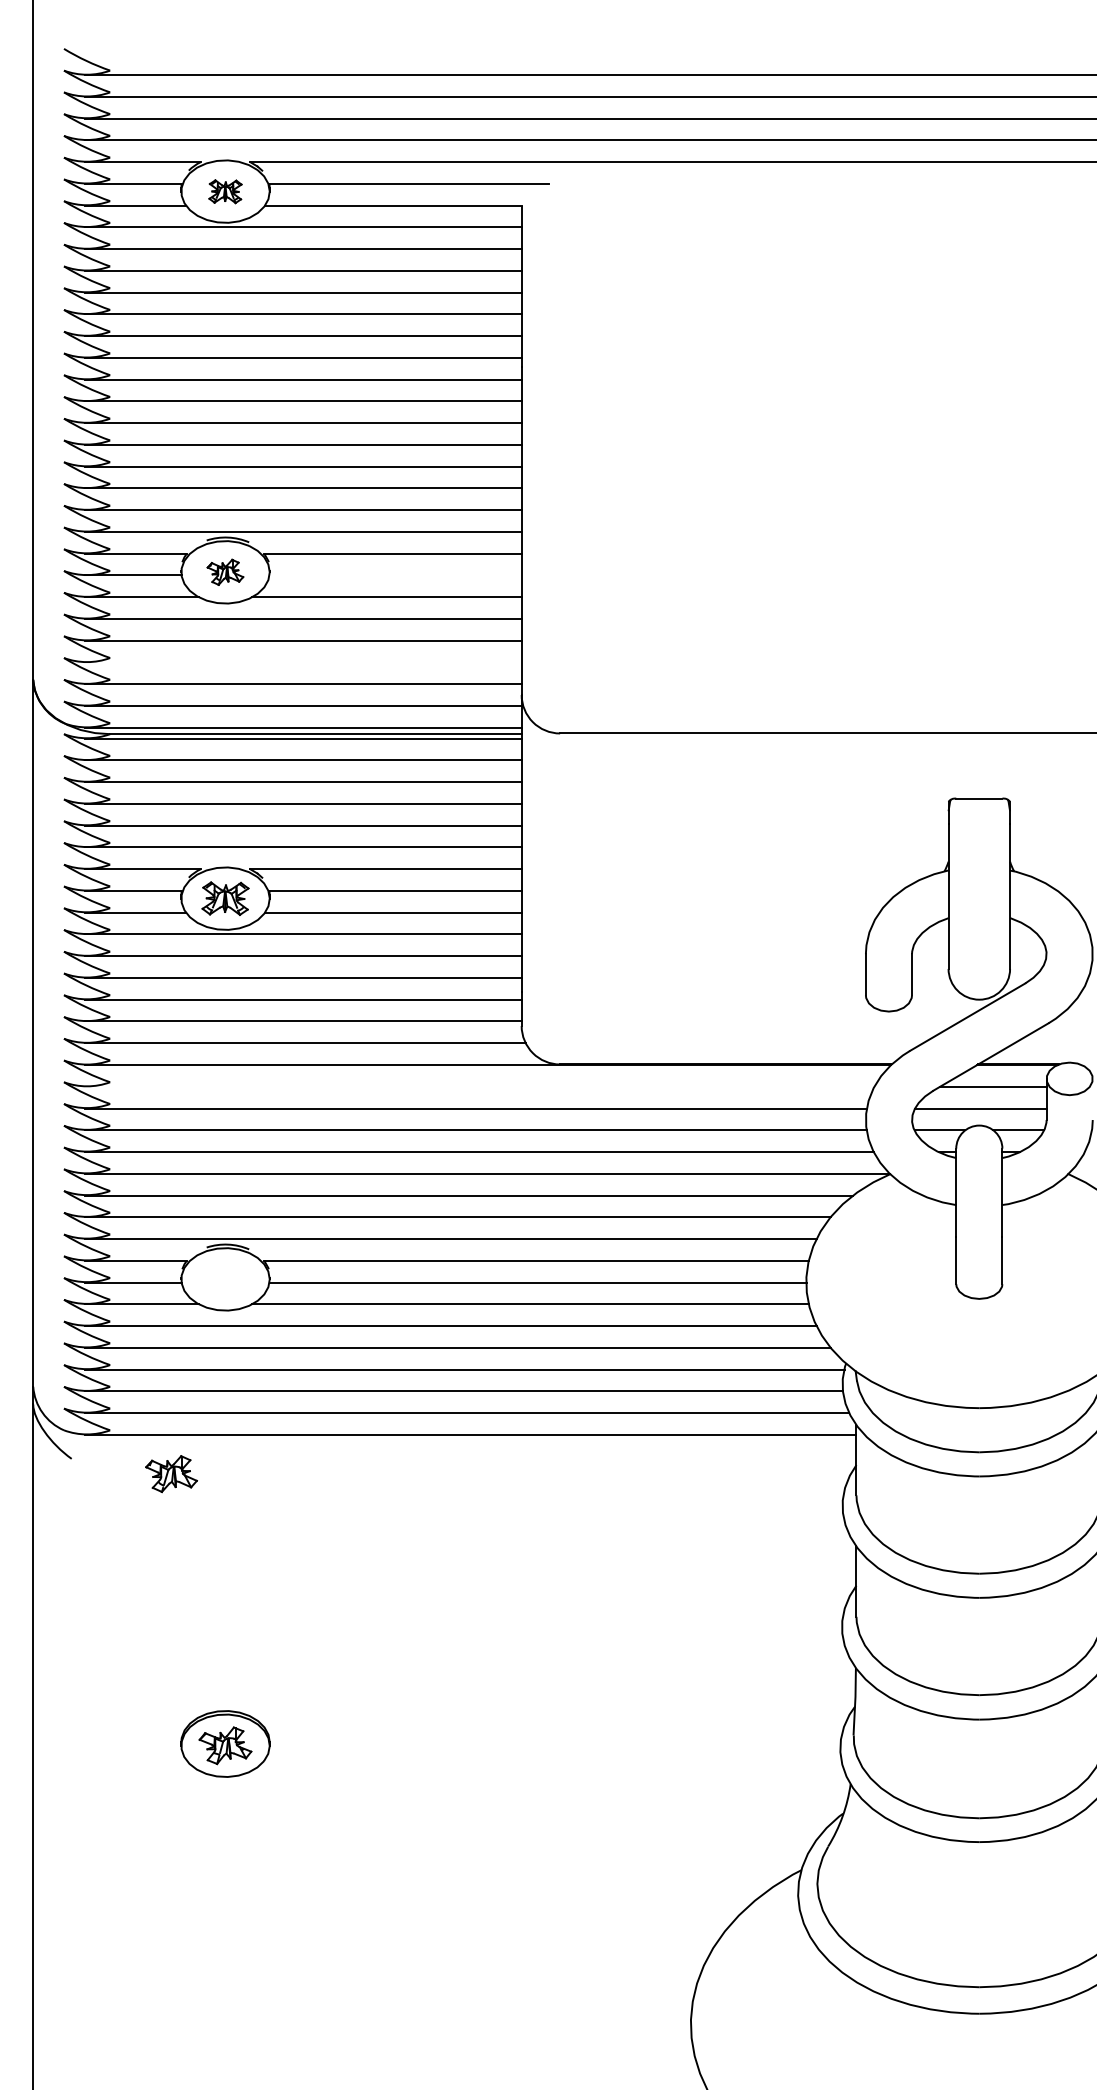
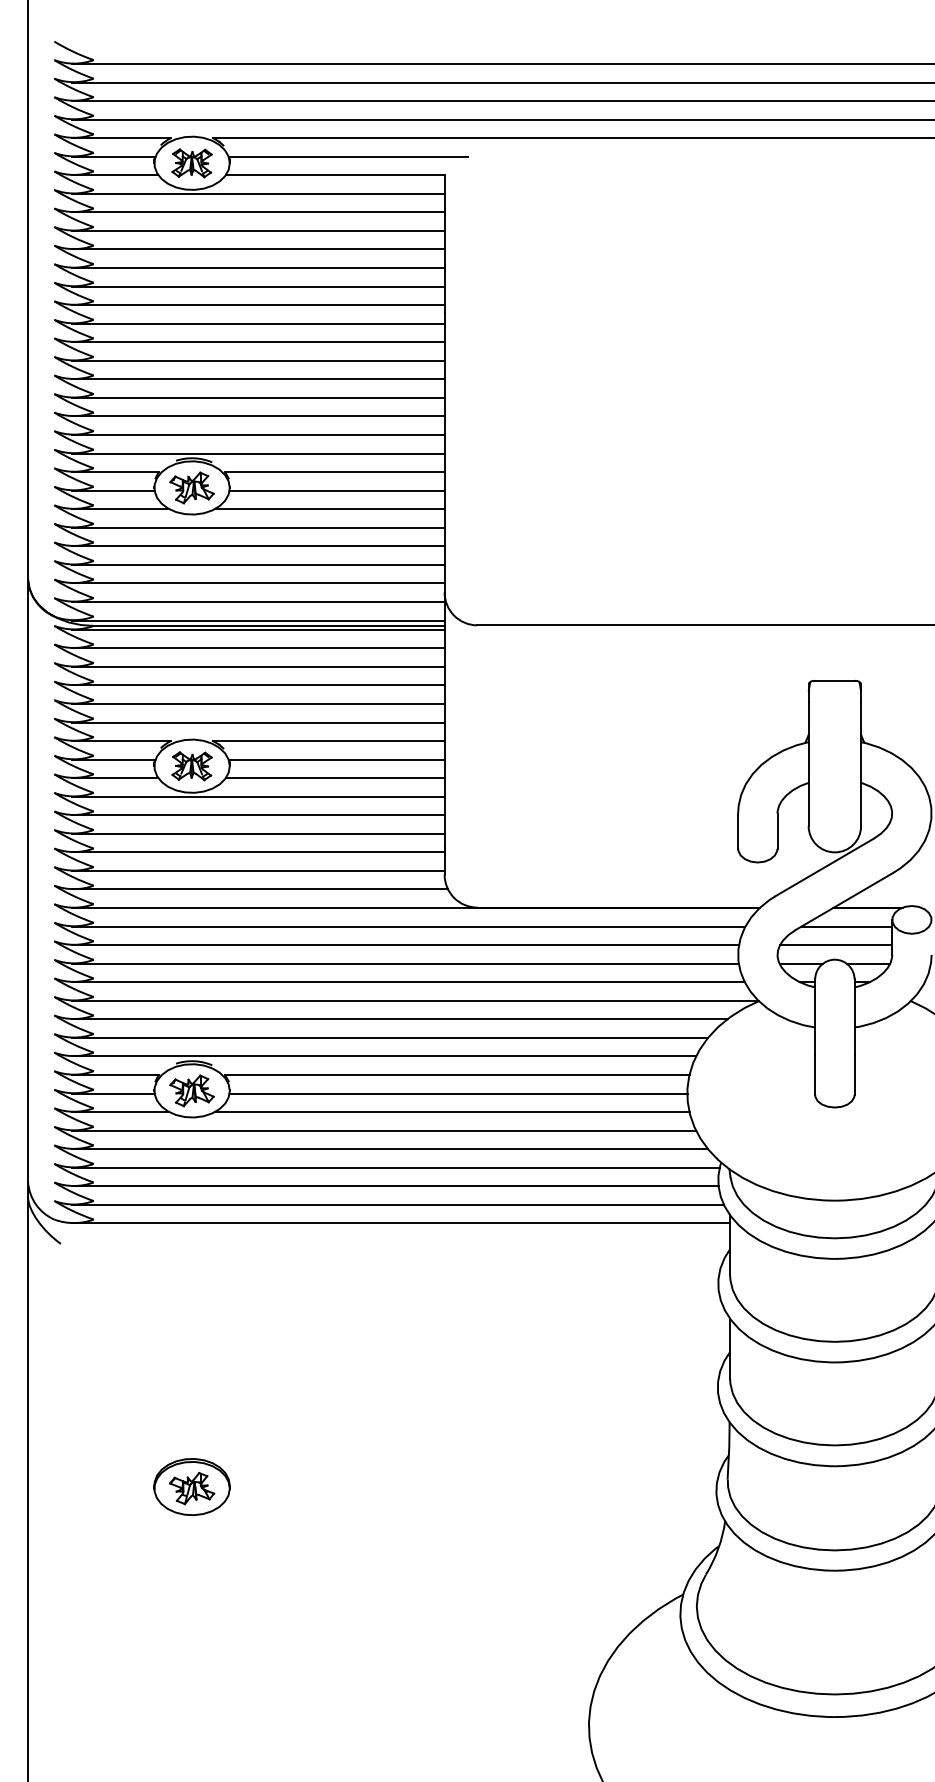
part: (224, 191) -> (191, 163), size x1.43
part: (224, 571) -> (191, 487), size x1.43
line: (394, 575) -> (336, 490), added
line: (303, 662) -> (258, 564), added
line: (479, 1086) -> (408, 926), added
part: (170, 1473) -> (191, 1090), moved

